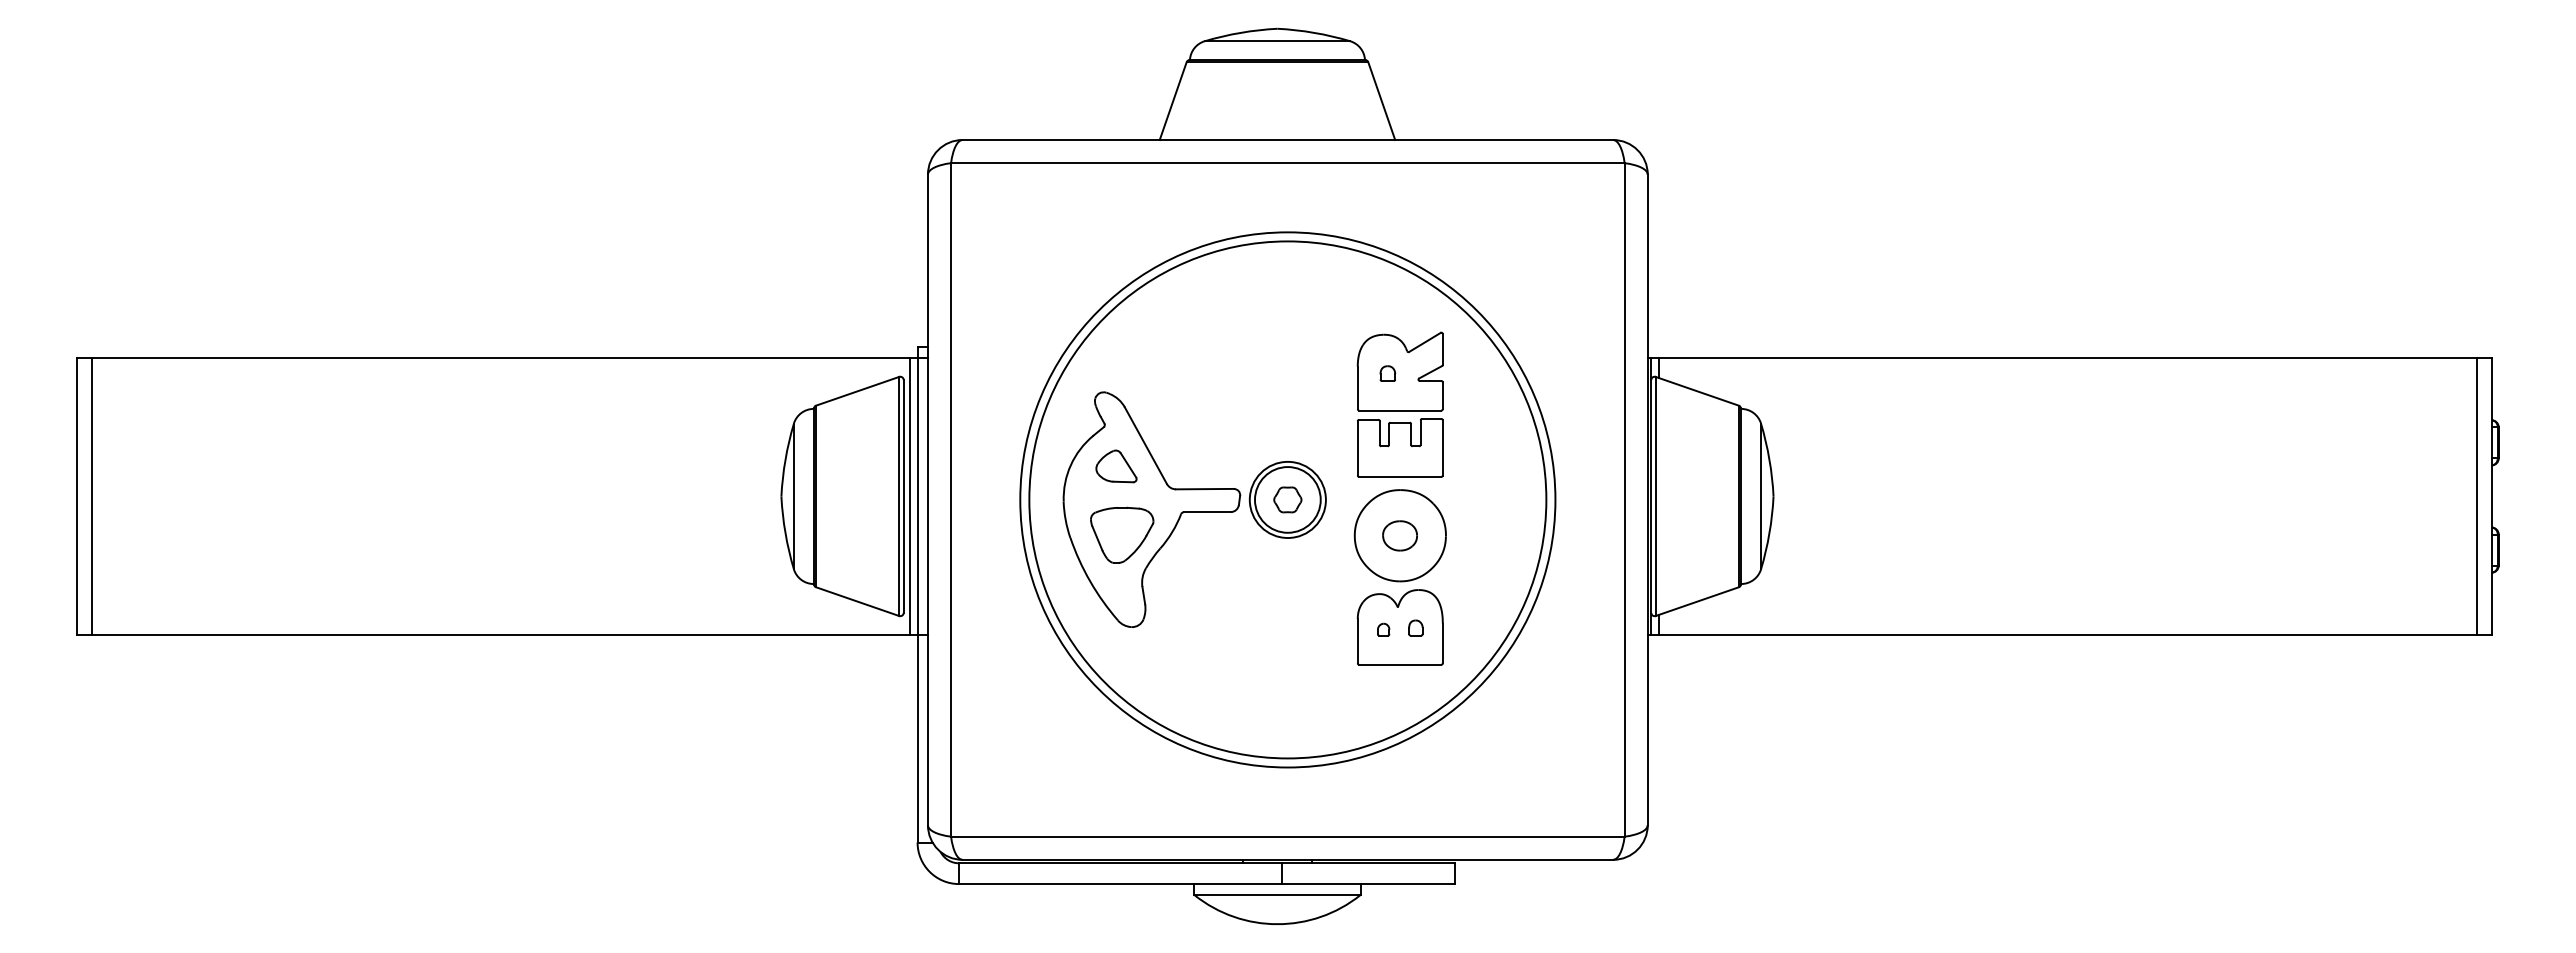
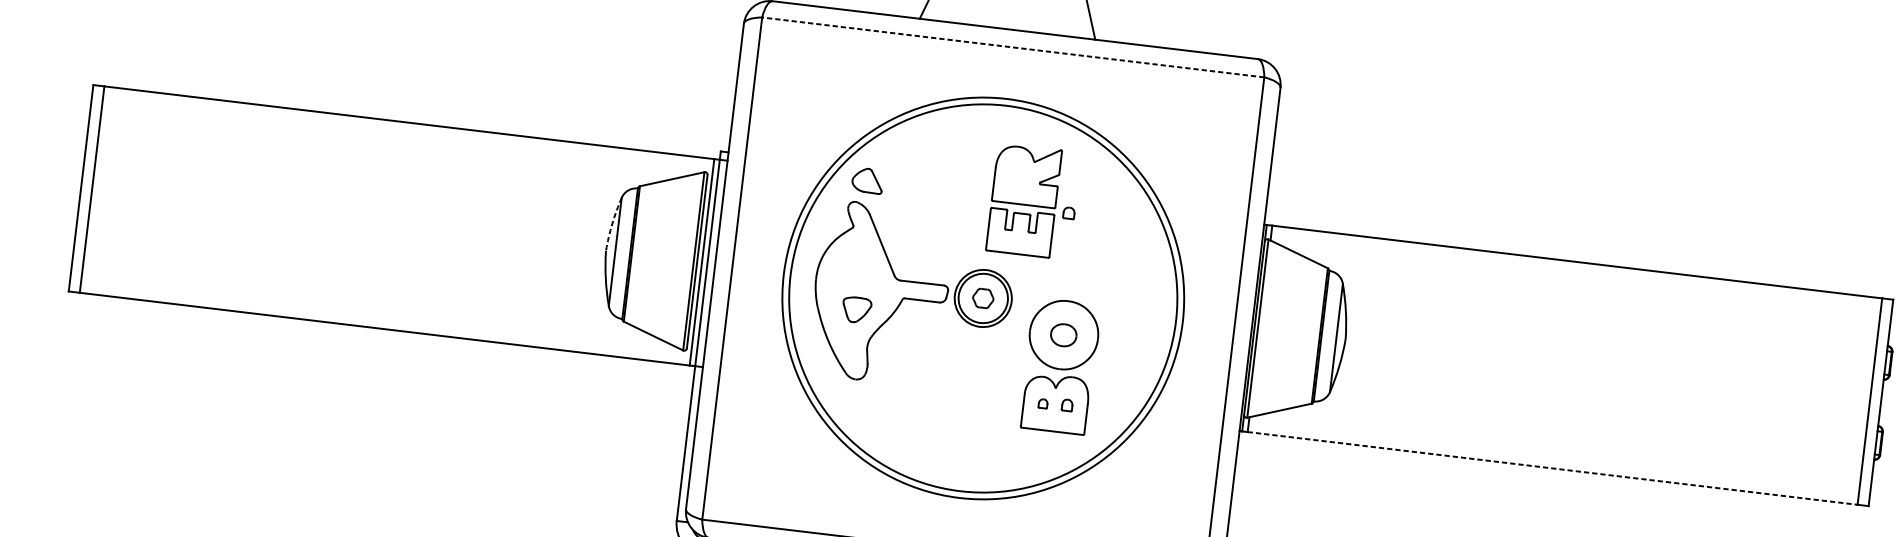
line: (1287, 163) -> (1012, 47), solid -> dashed
part: (1399, 404) -> (1023, 200), moved
arc: (785, 459) -> (612, 223), solid -> dashed
part: (1116, 466) -> (867, 180), moved
part: (1122, 534) -> (856, 309), size x0.6
line: (2068, 634) -> (1553, 468), solid -> dashed

